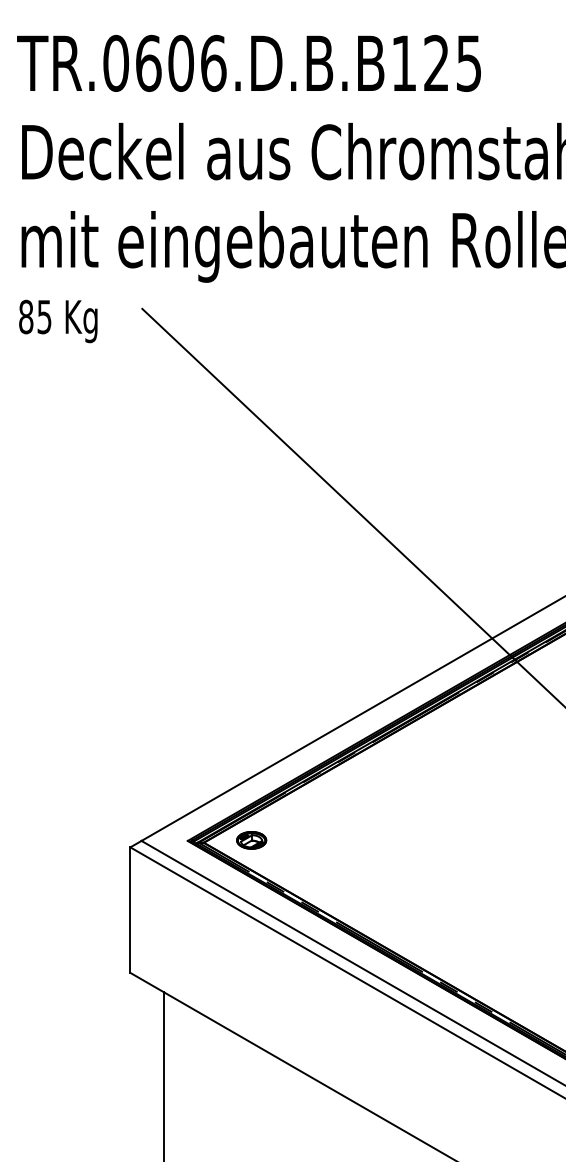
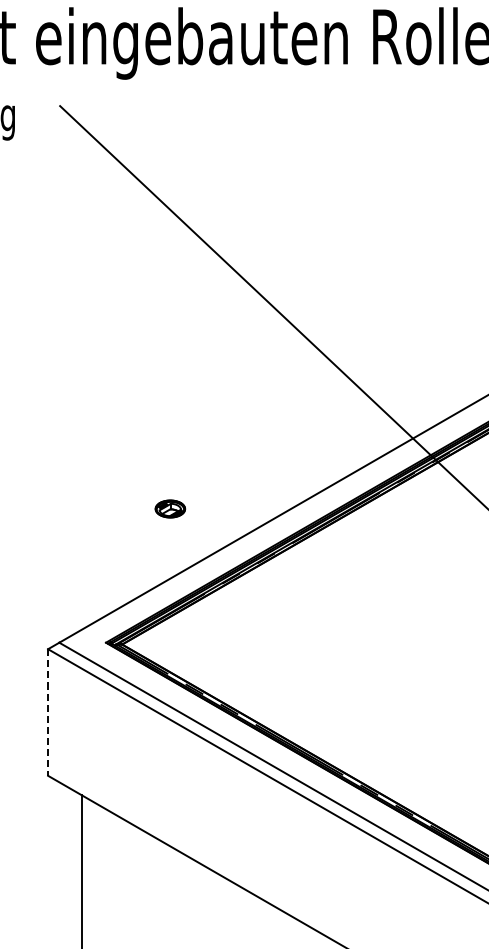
part: (251, 840) -> (170, 509), moved
line: (130, 910) -> (48, 712), solid -> dashed

